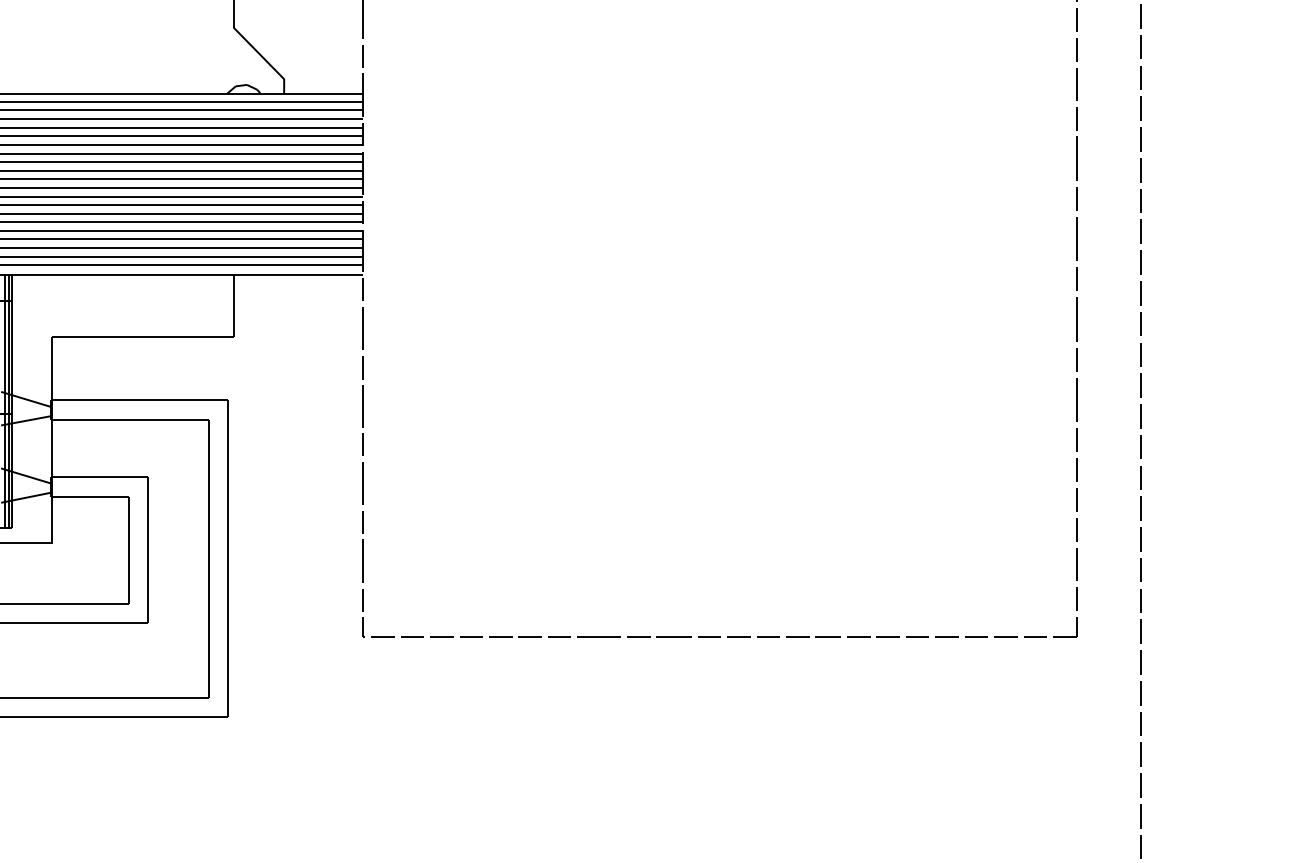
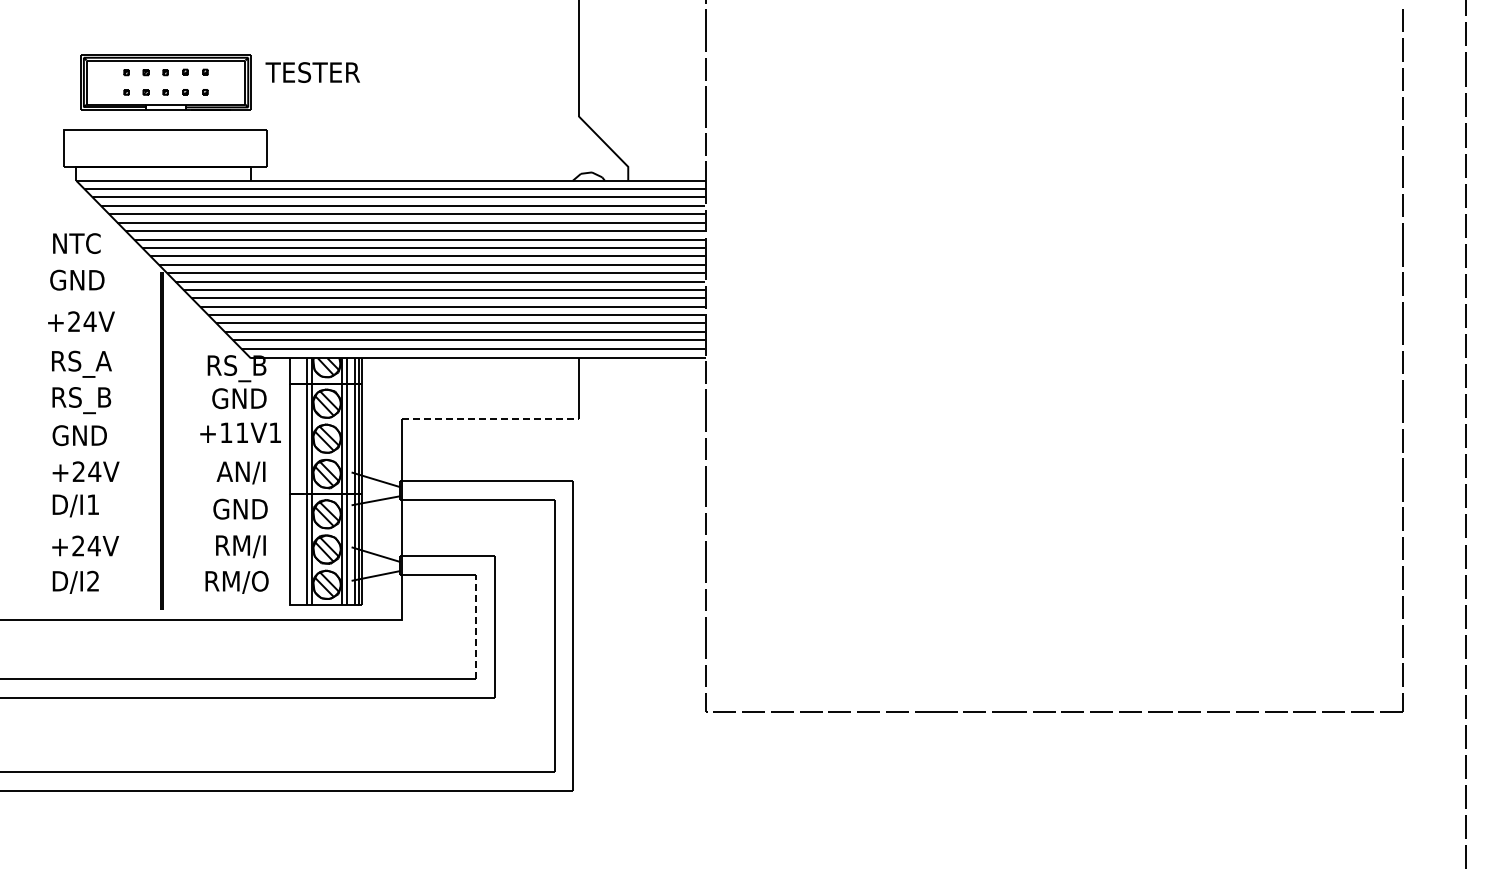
line: (143, 336) -> (490, 418), solid -> dashed
line: (128, 549) -> (476, 626), solid -> dashed

